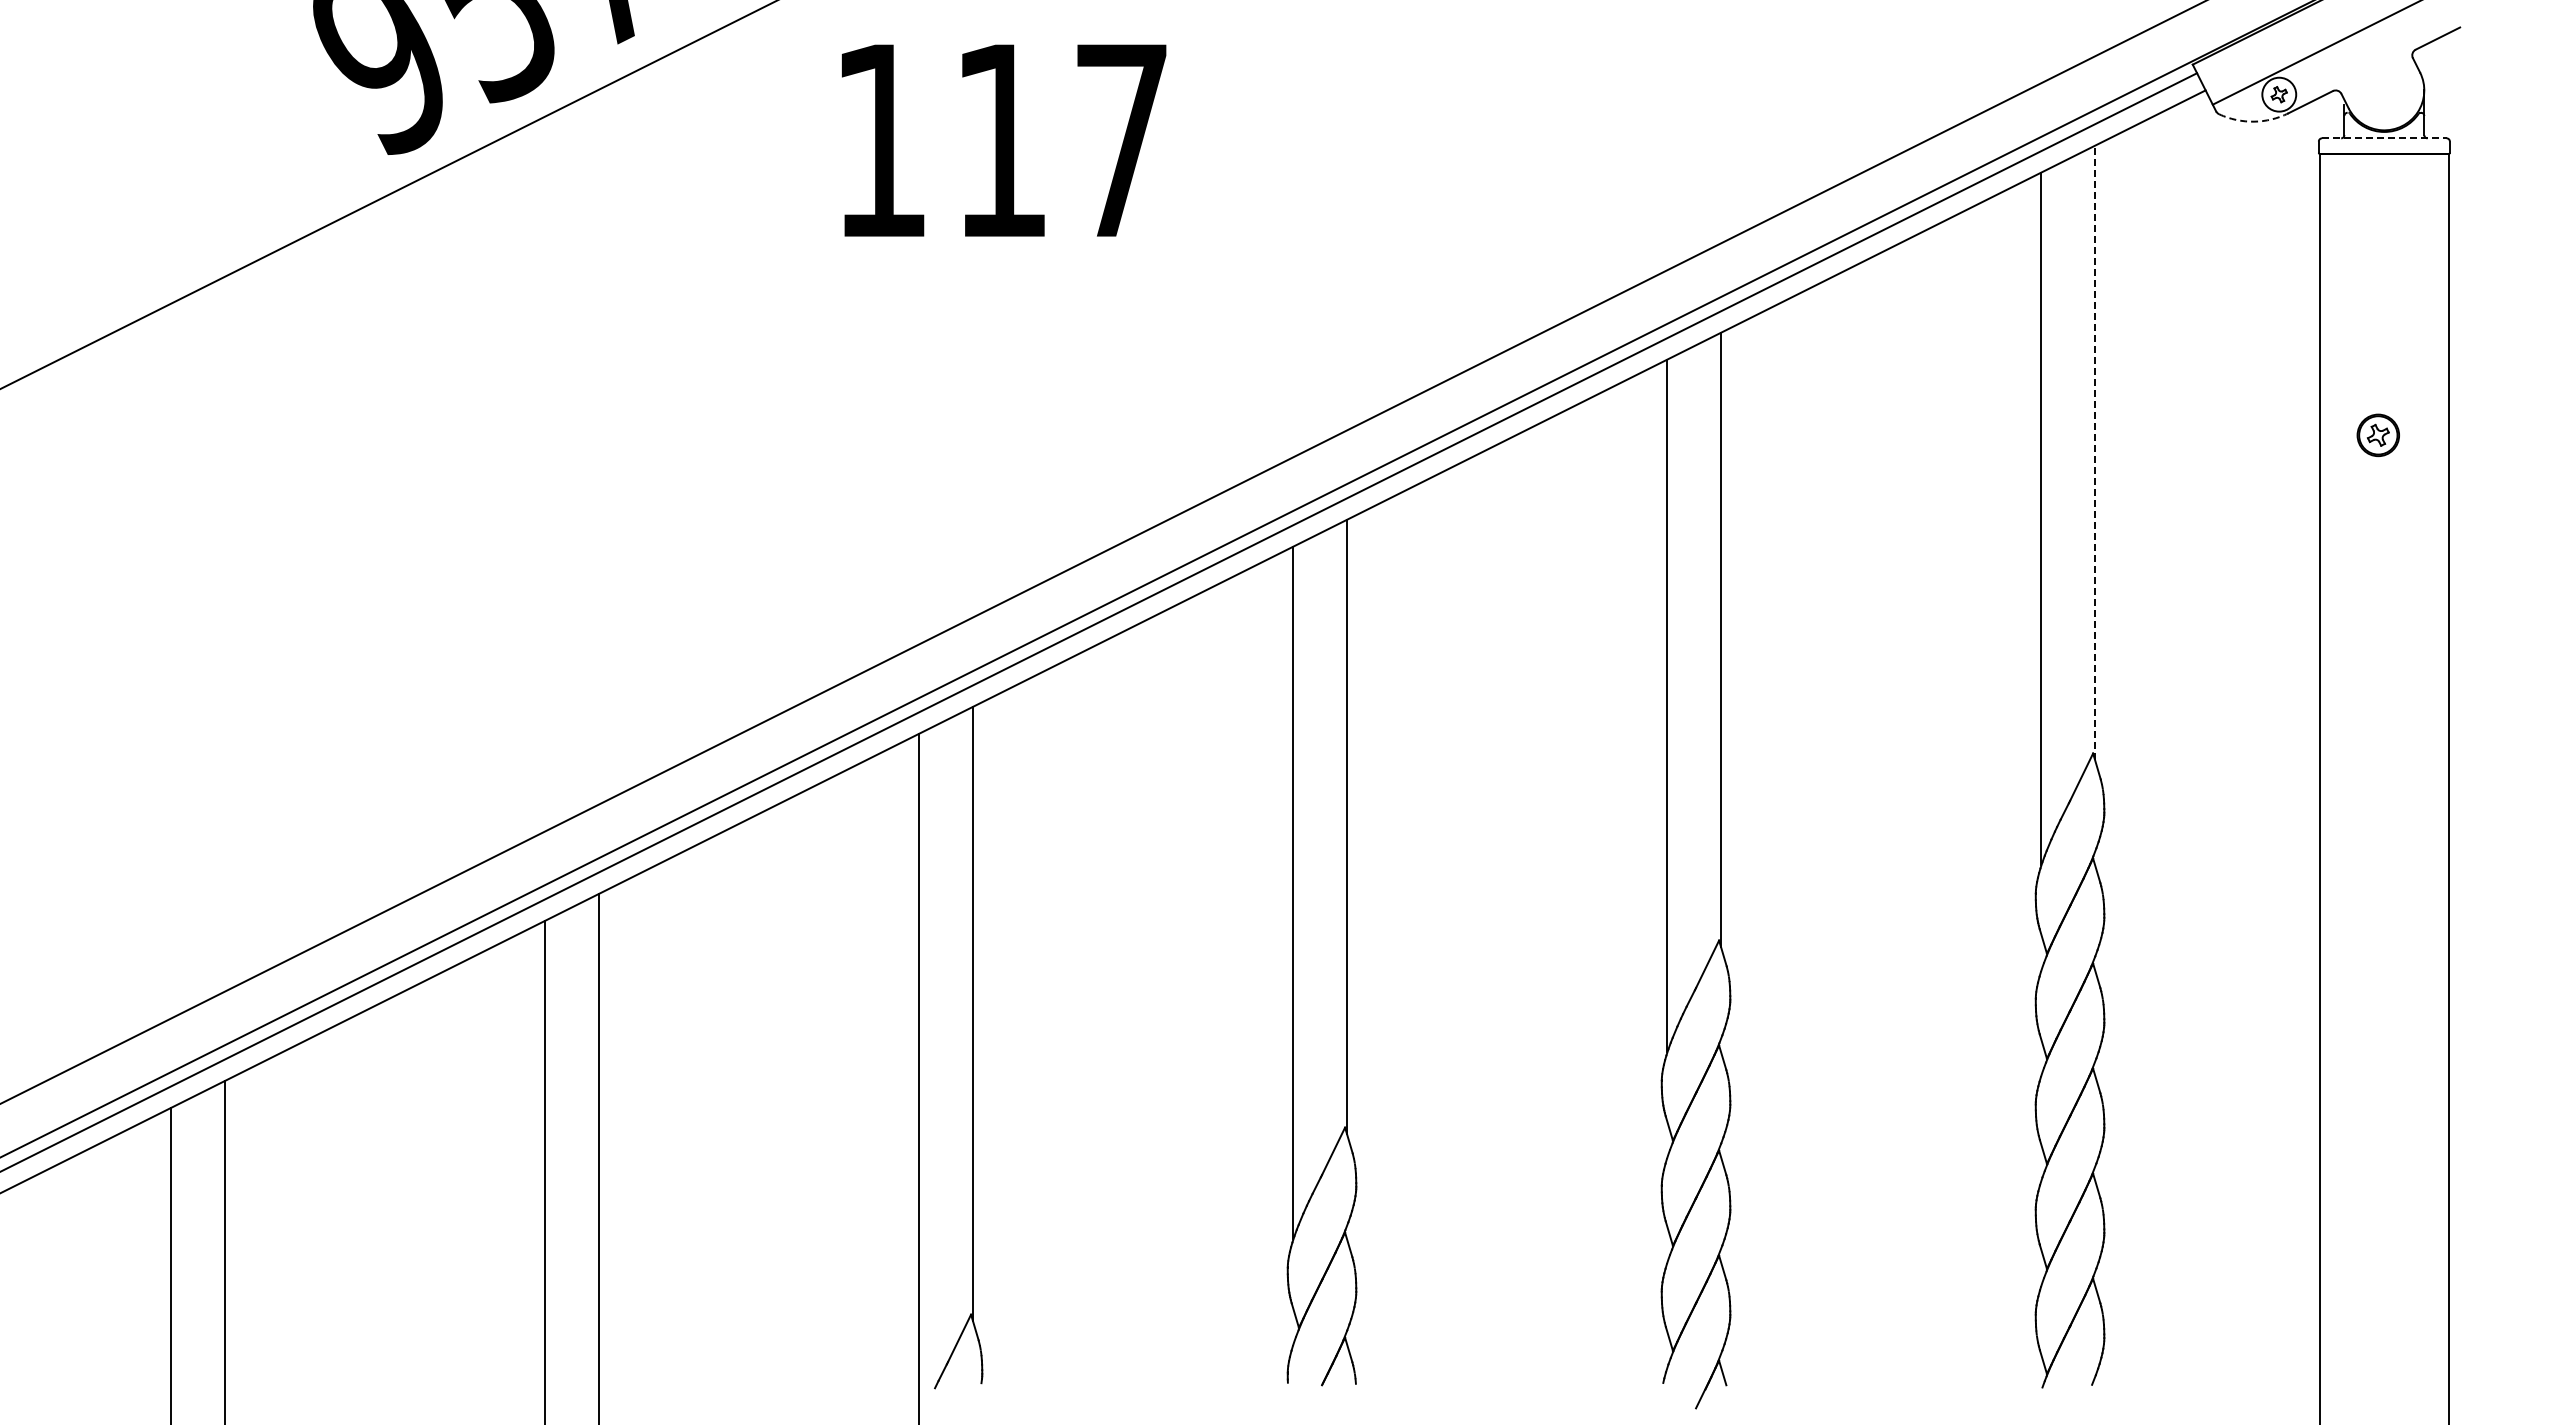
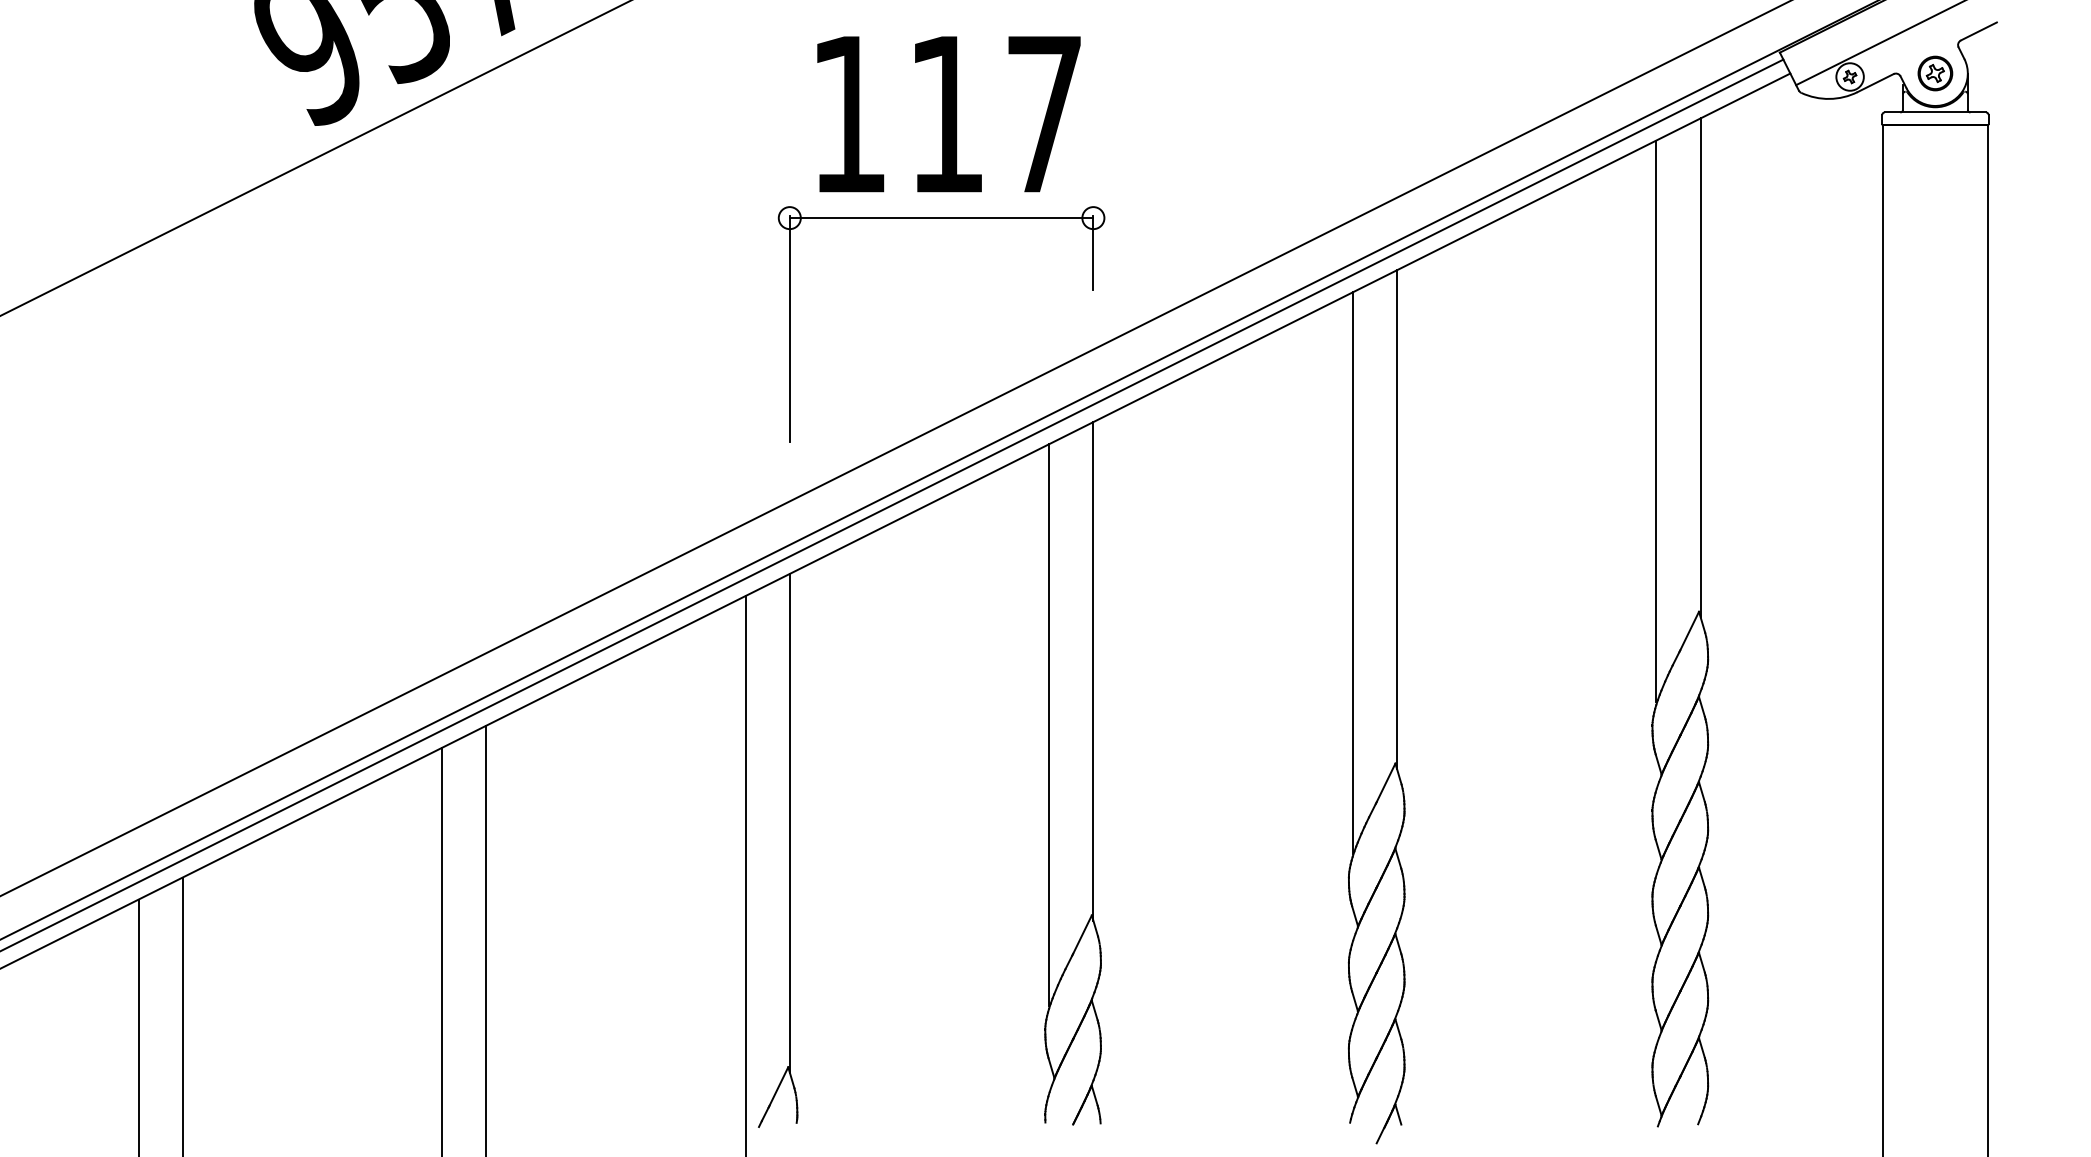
arc: (2253, 121) -> (1829, 98), dashed -> solid
line: (2384, 138) -> (1935, 112), dashed -> solid
text: (1003, 140) -> (948, 114), moved
part: (1159, 269) -> (941, 218), added
part: (2377, 435) -> (1934, 73), moved
line: (2095, 452) -> (1700, 367), dashed -> solid

